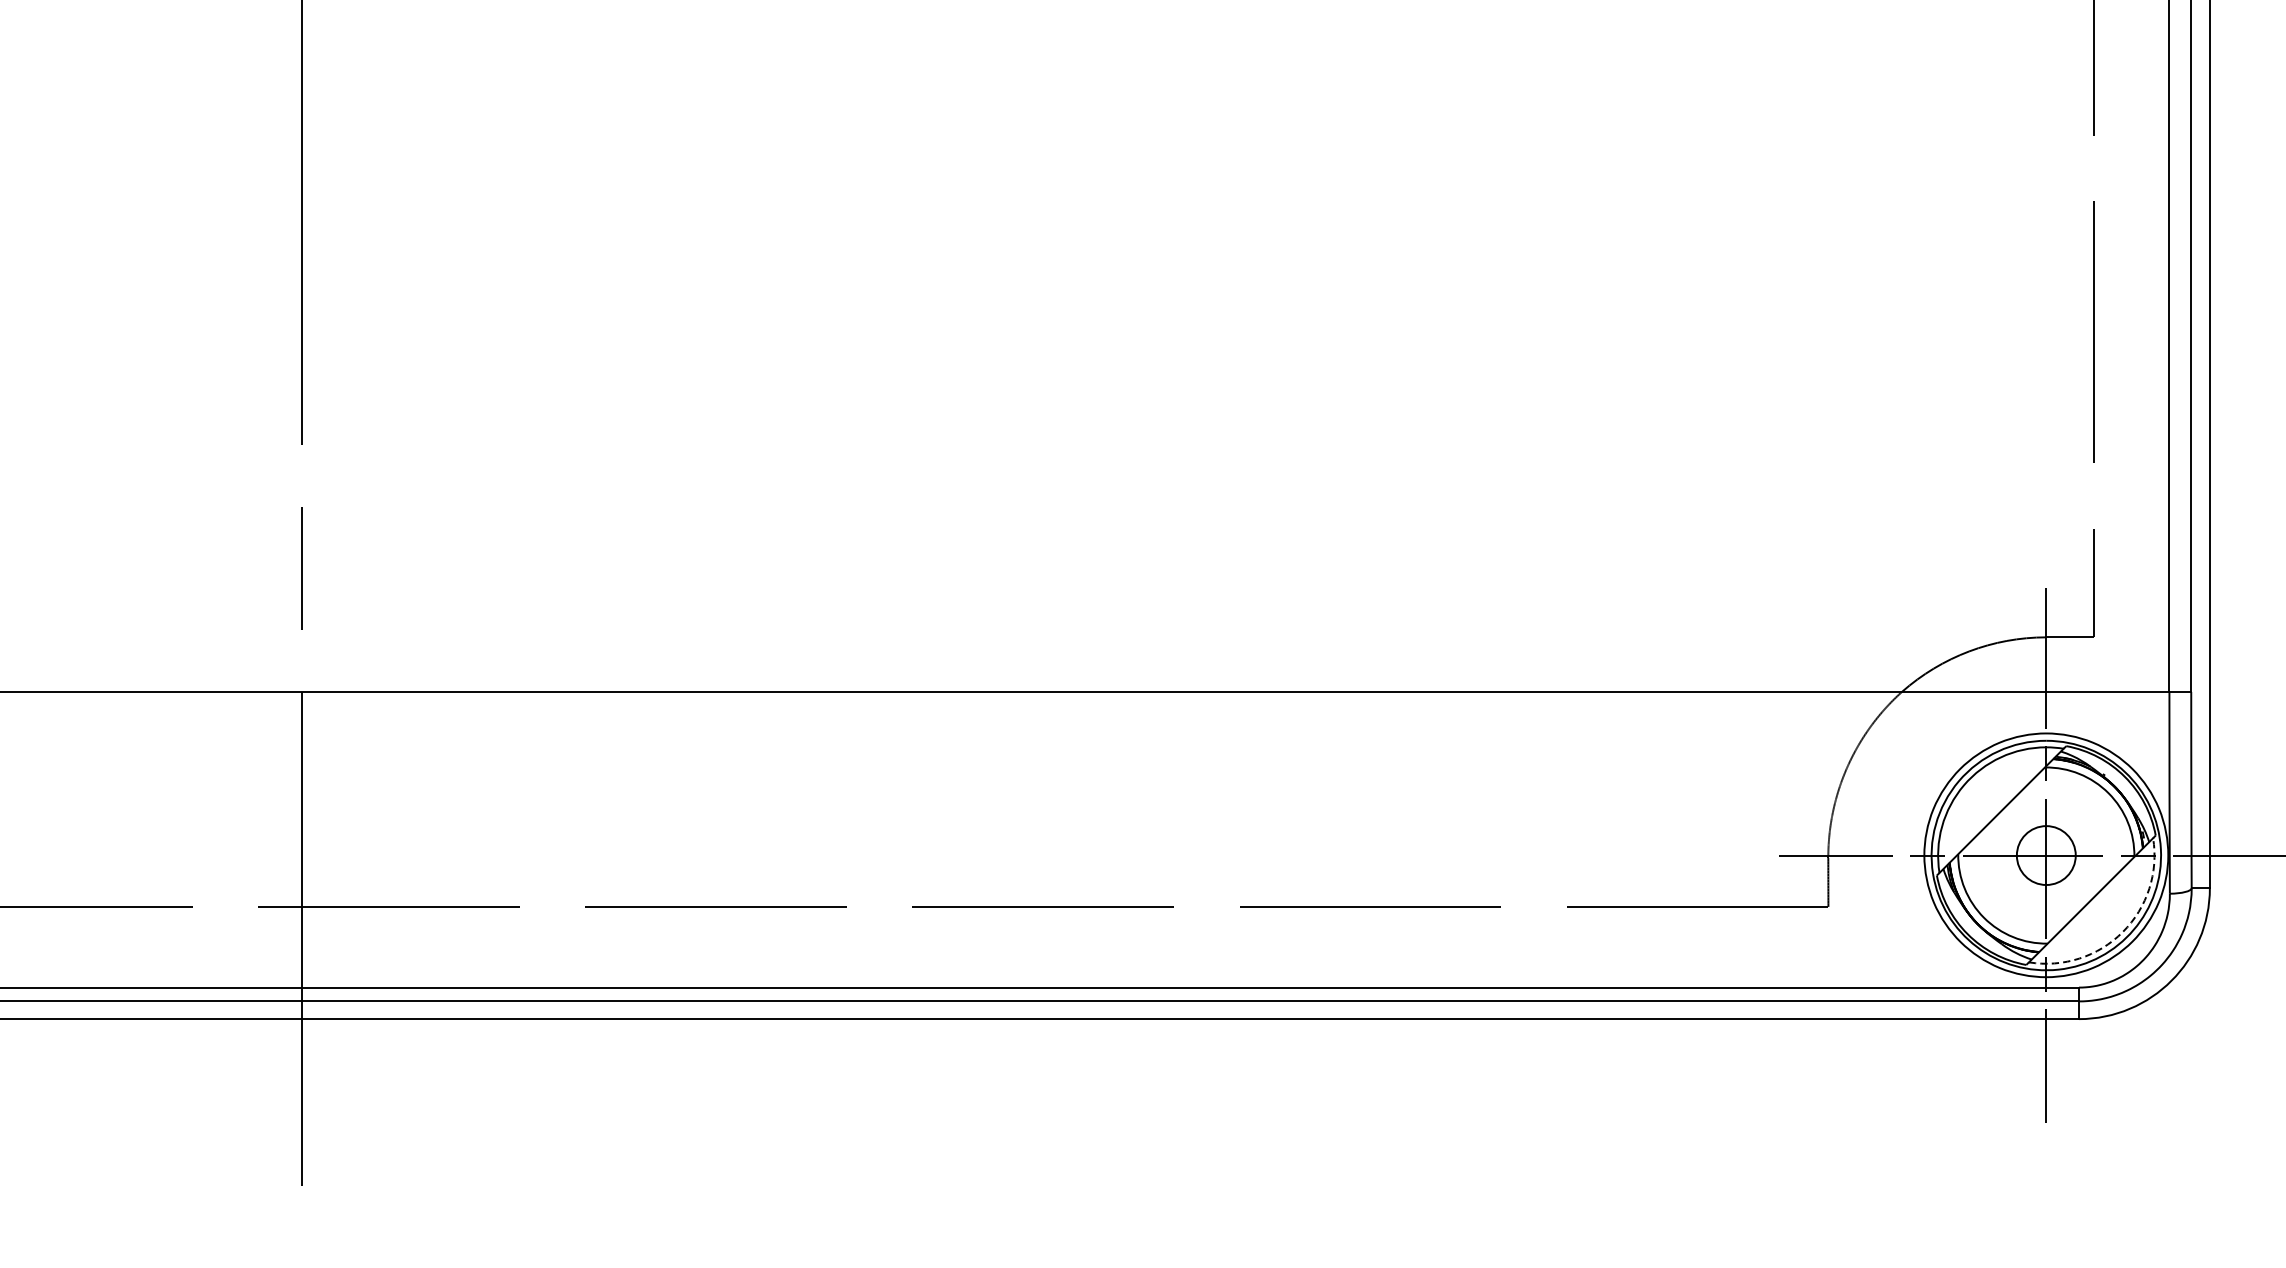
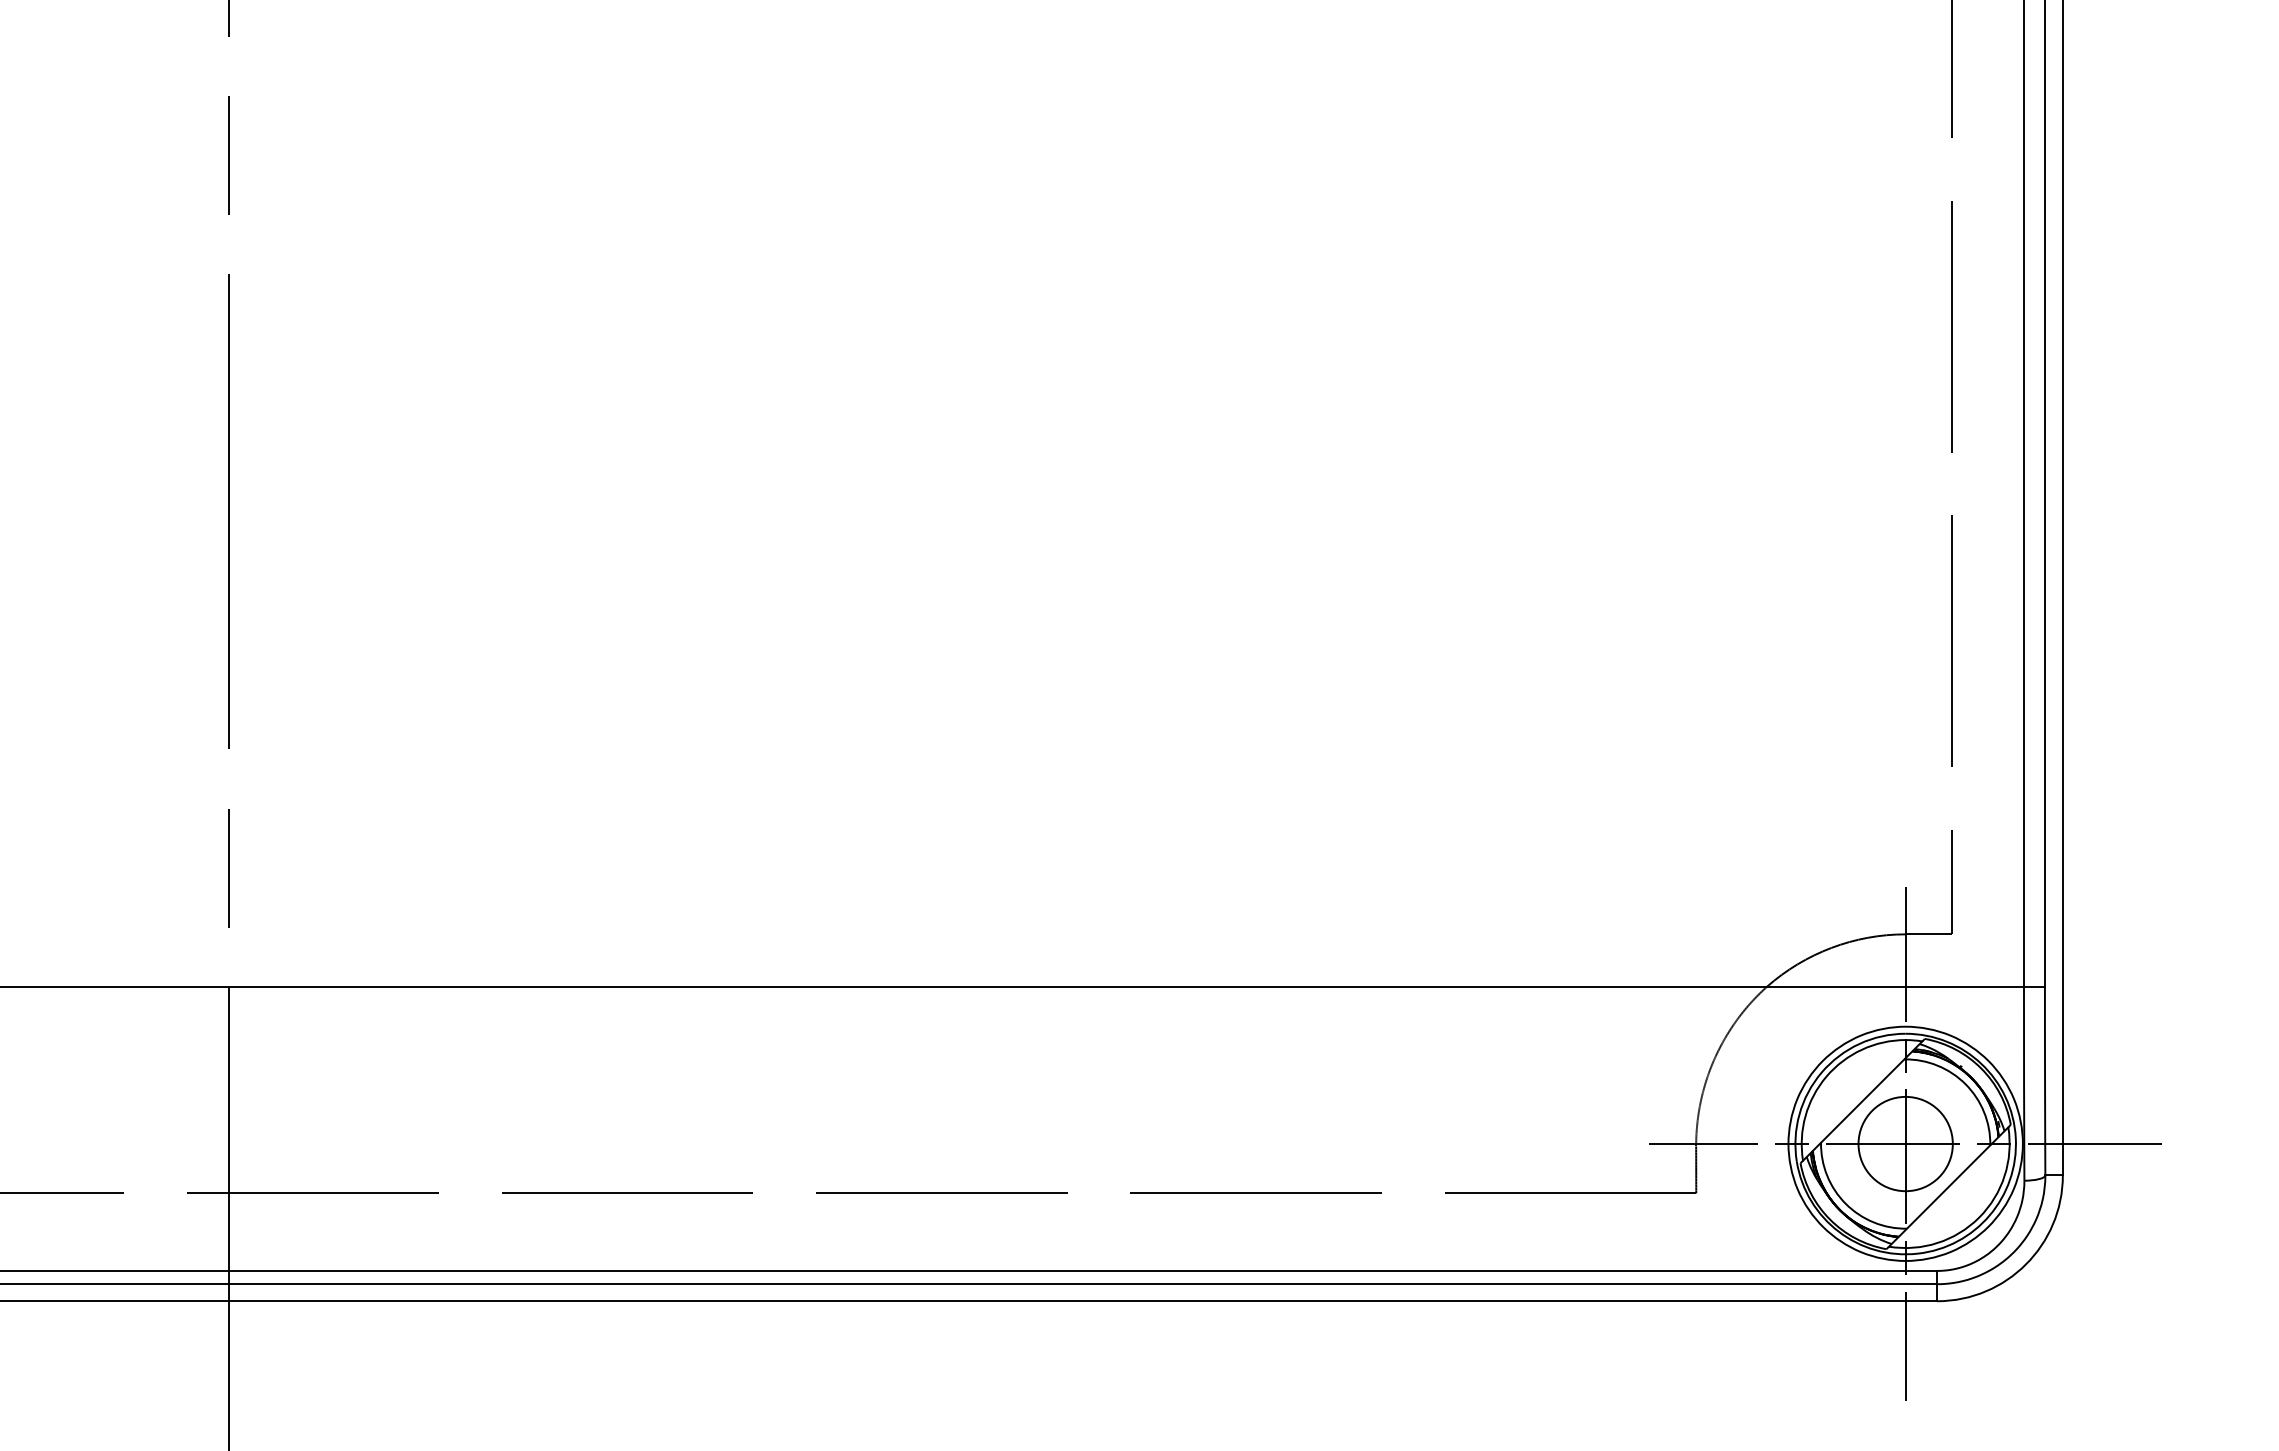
circle: (2046, 854) -> (1905, 1143), size x1.67
arc: (2123, 931) -> (1979, 1217), dashed -> solid

